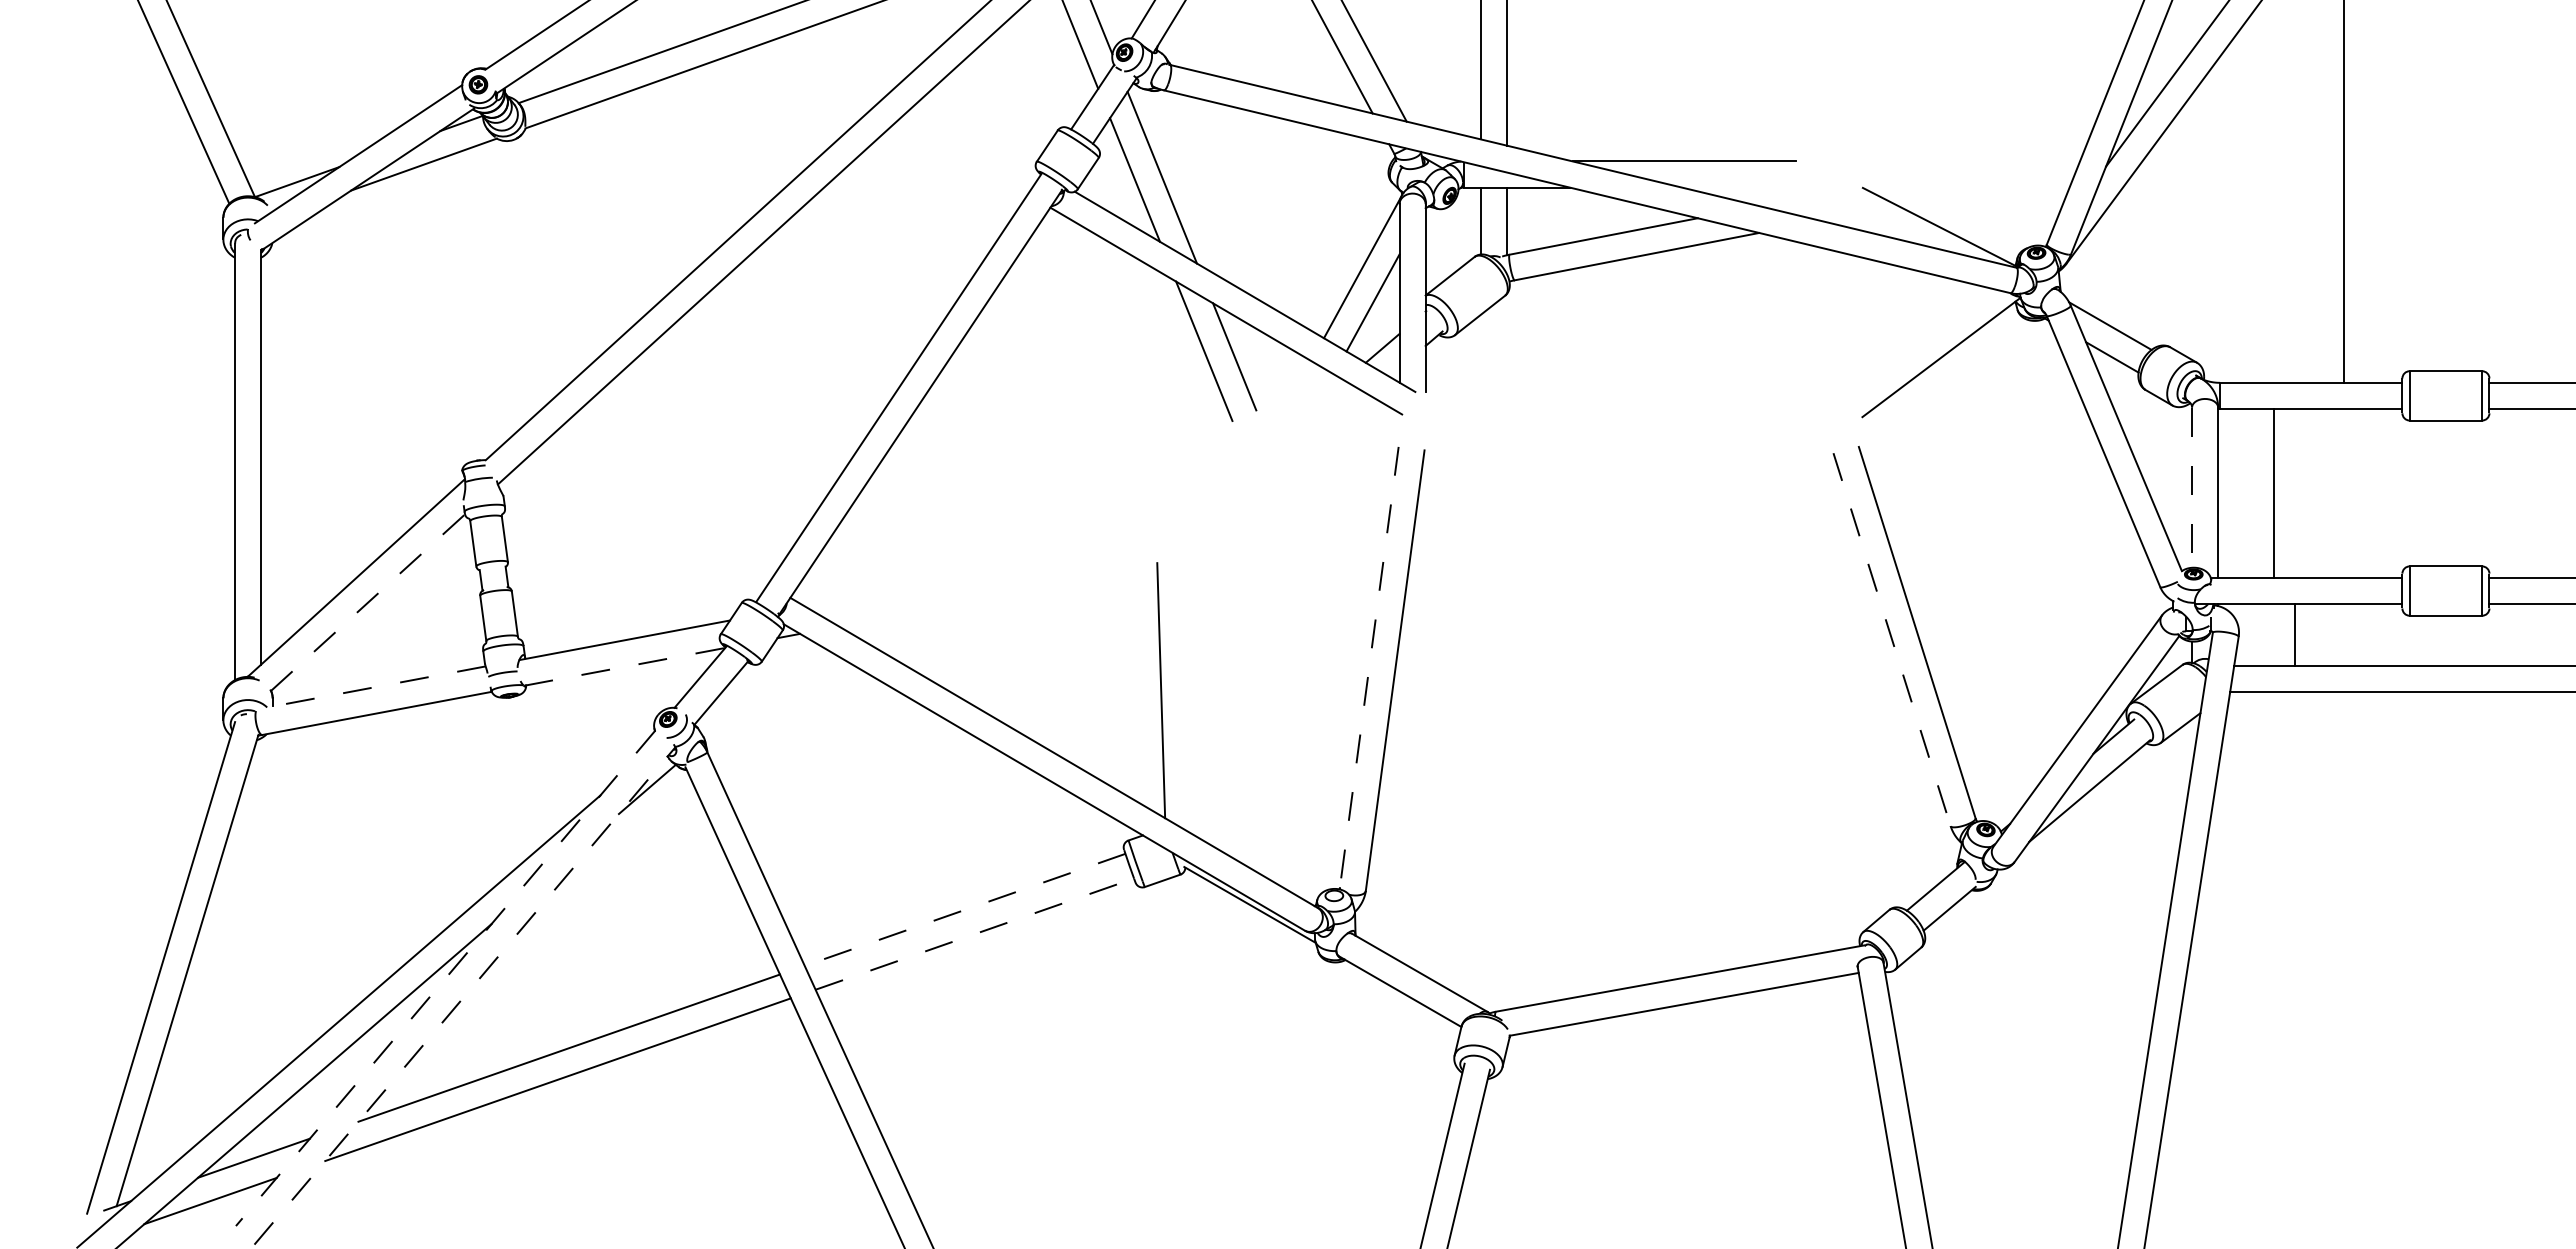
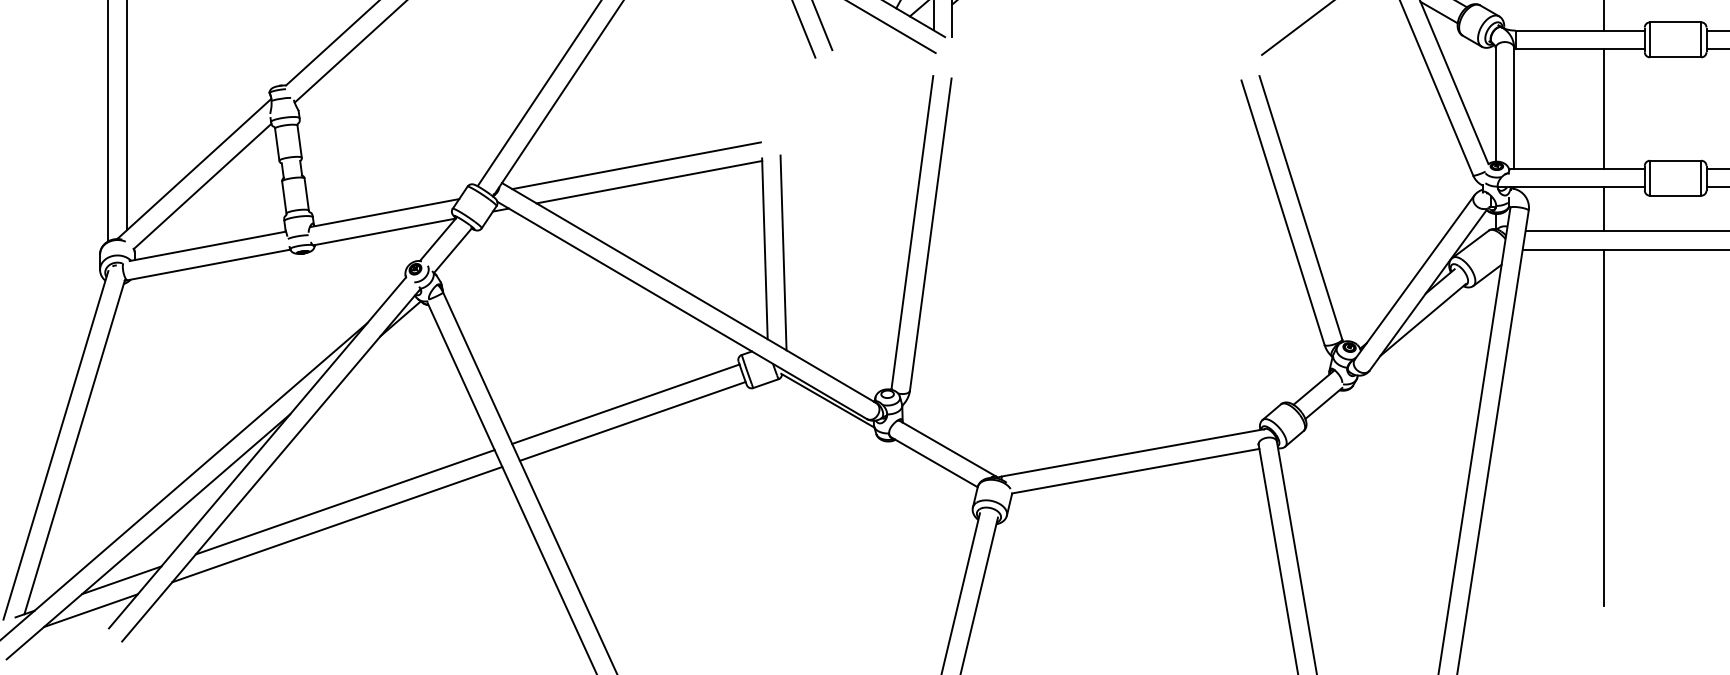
line: (2192, 488) -> (1495, 105), dashed -> solid
line: (2274, 493) -> (1603, 109), moved
line: (979, 573) -> (636, 165), added
line: (998, 596) -> (649, 182), added
line: (368, 602) -> (202, 186), dashed -> solid
line: (2295, 635) -> (1603, 209), moved
line: (1892, 640) -> (1283, 213), dashed -> solid
line: (625, 666) -> (385, 231), dashed -> solid
line: (1369, 667) -> (912, 232), dashed -> solid
line: (374, 687) -> (207, 246), dashed -> solid
line: (1187, 696) -> (783, 252), added
line: (965, 909) -> (626, 403), dashed -> solid
line: (974, 934) -> (632, 421), dashed -> solid
line: (2344, 942) -> (1603, 427), added
line: (445, 978) -> (257, 452), dashed -> solid
line: (464, 995) -> (271, 464), dashed -> solid

